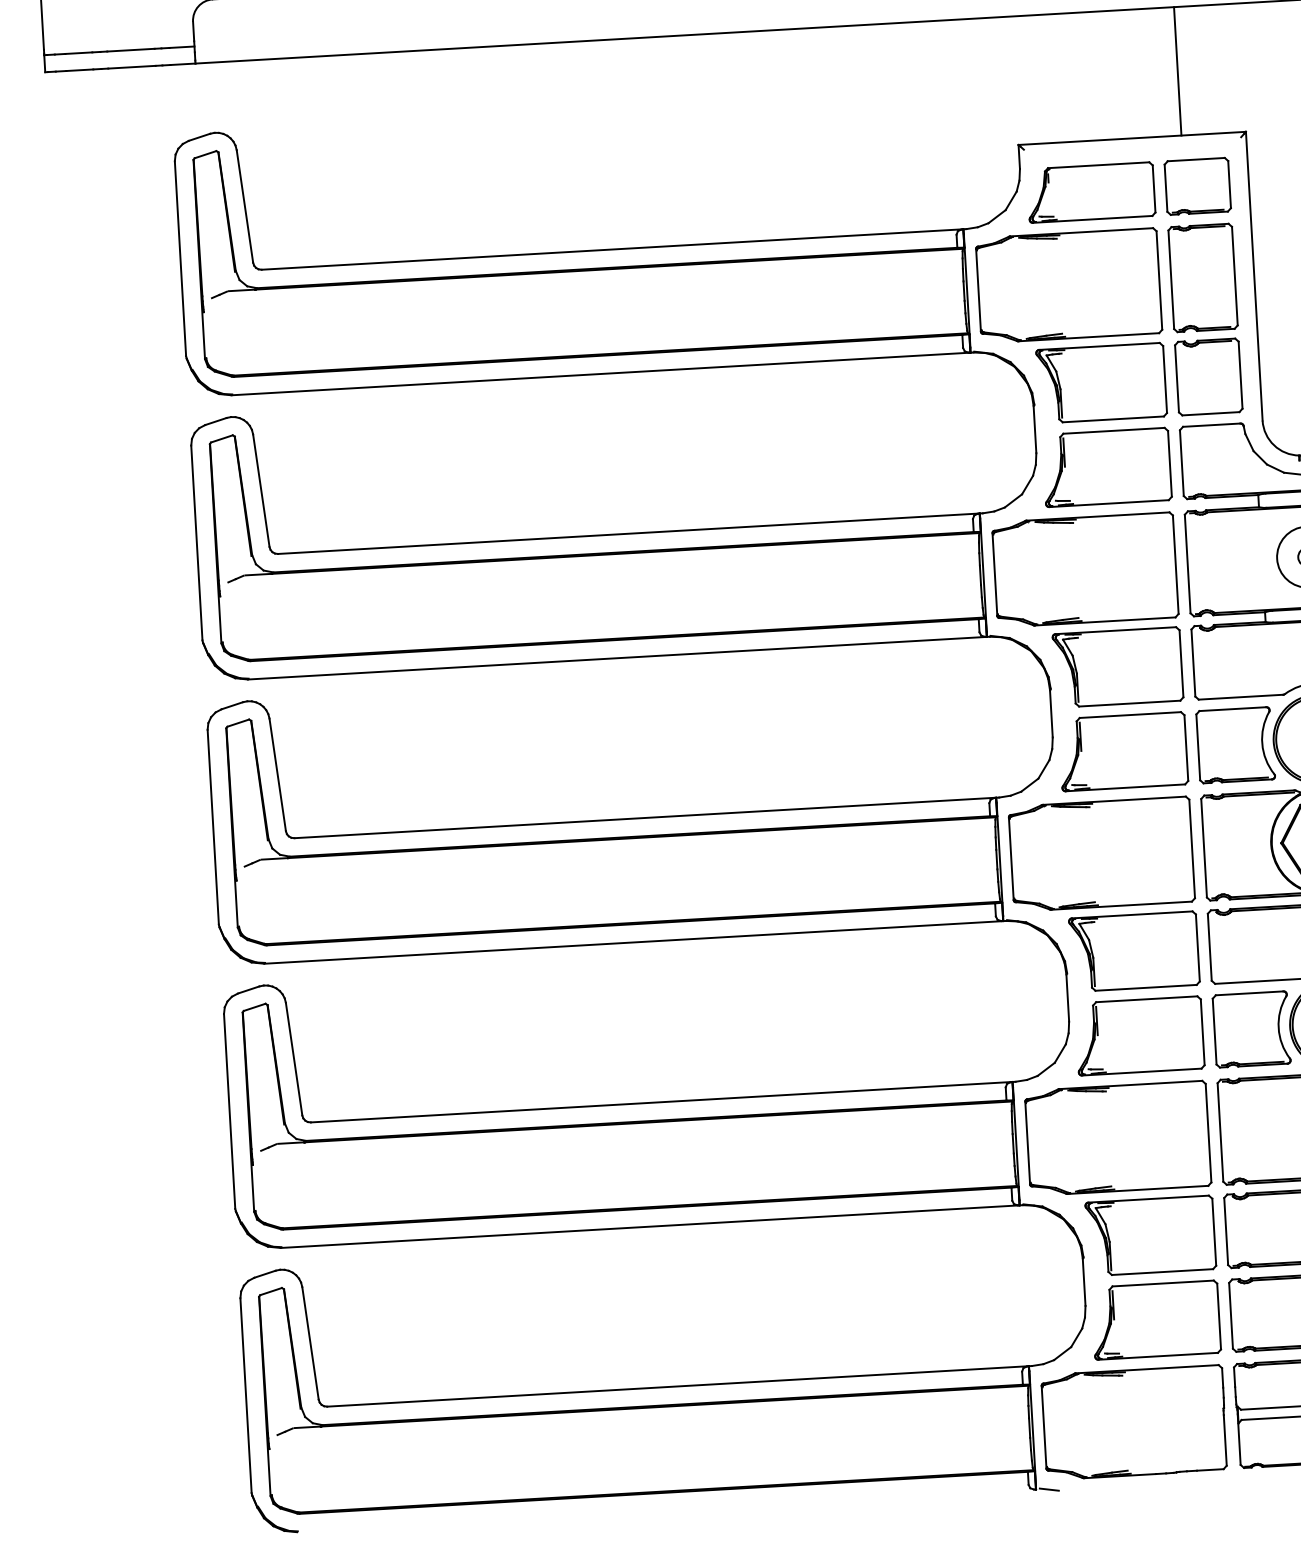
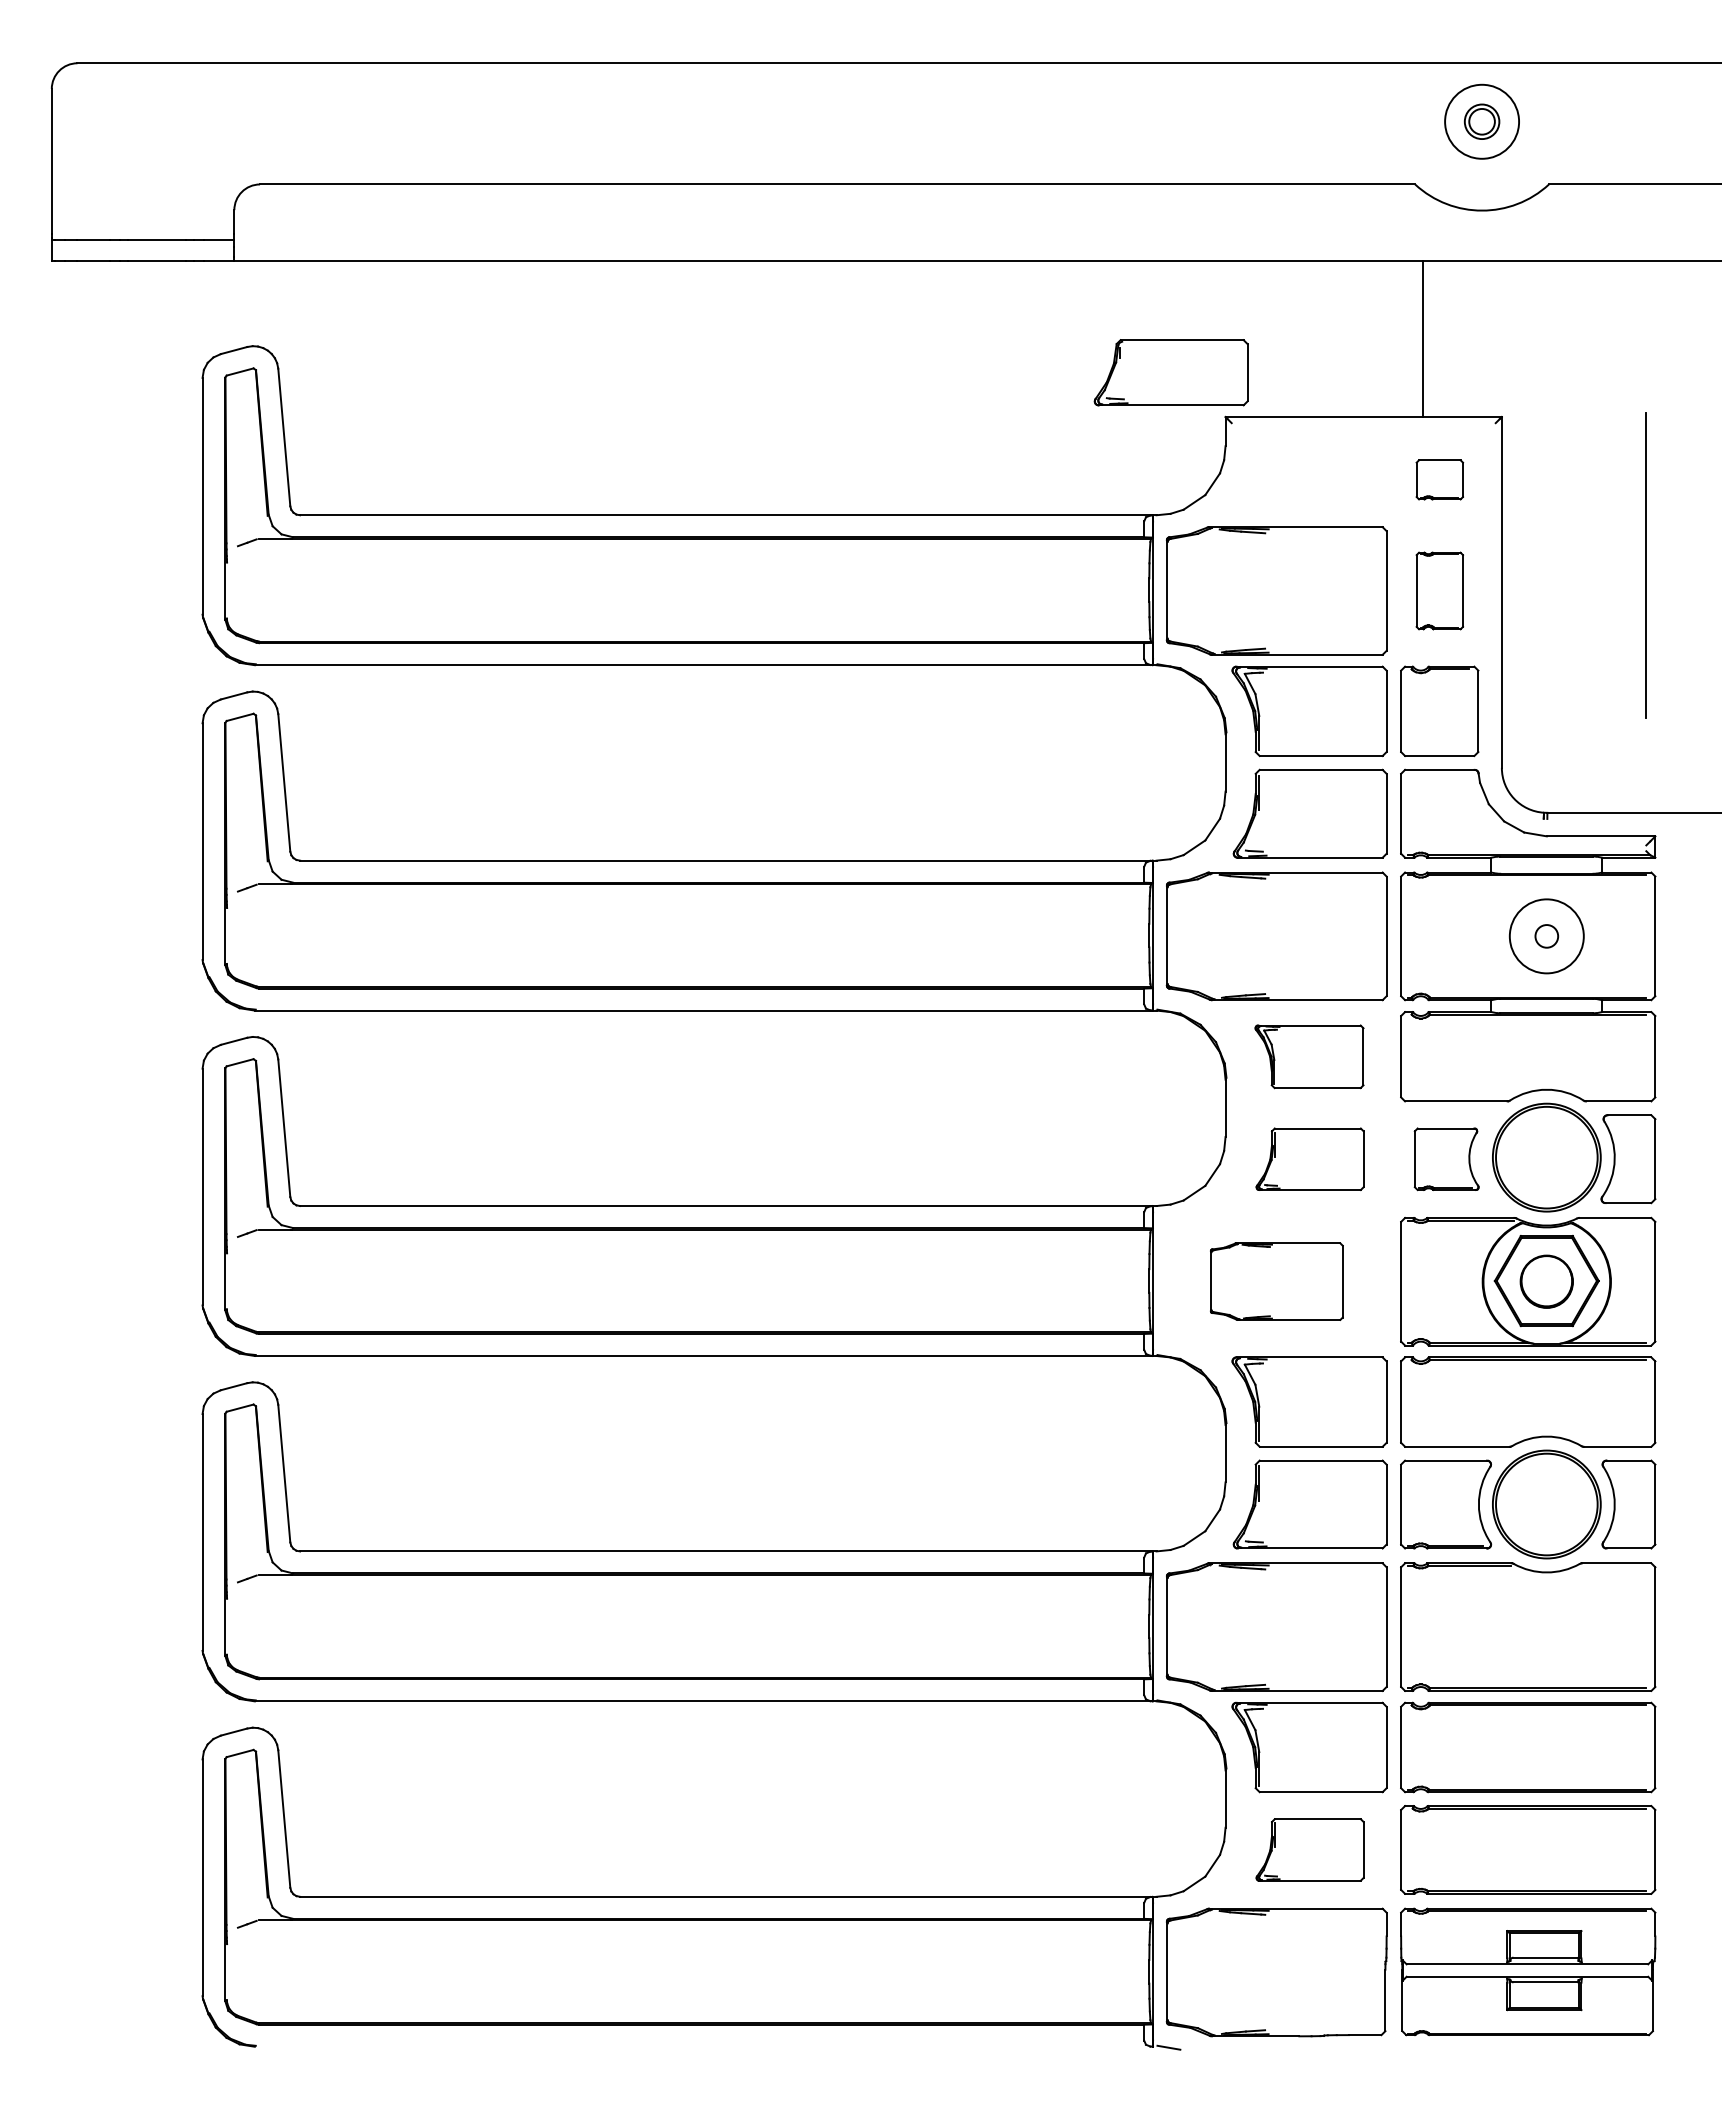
part: (1197, 186) -> (1439, 479), size x0.6
part: (1090, 192) -> (1170, 372), moved
part: (1202, 277) -> (1439, 590), size x0.6
part: (1117, 667) -> (1309, 1056), size x0.7
part: (1235, 745) -> (1446, 1159), size x0.7
part: (1122, 752) -> (1309, 1159), size x0.7
part: (1101, 853) -> (1276, 1281), size x0.6
part: (1155, 1319) -> (1309, 1849), size x0.7

